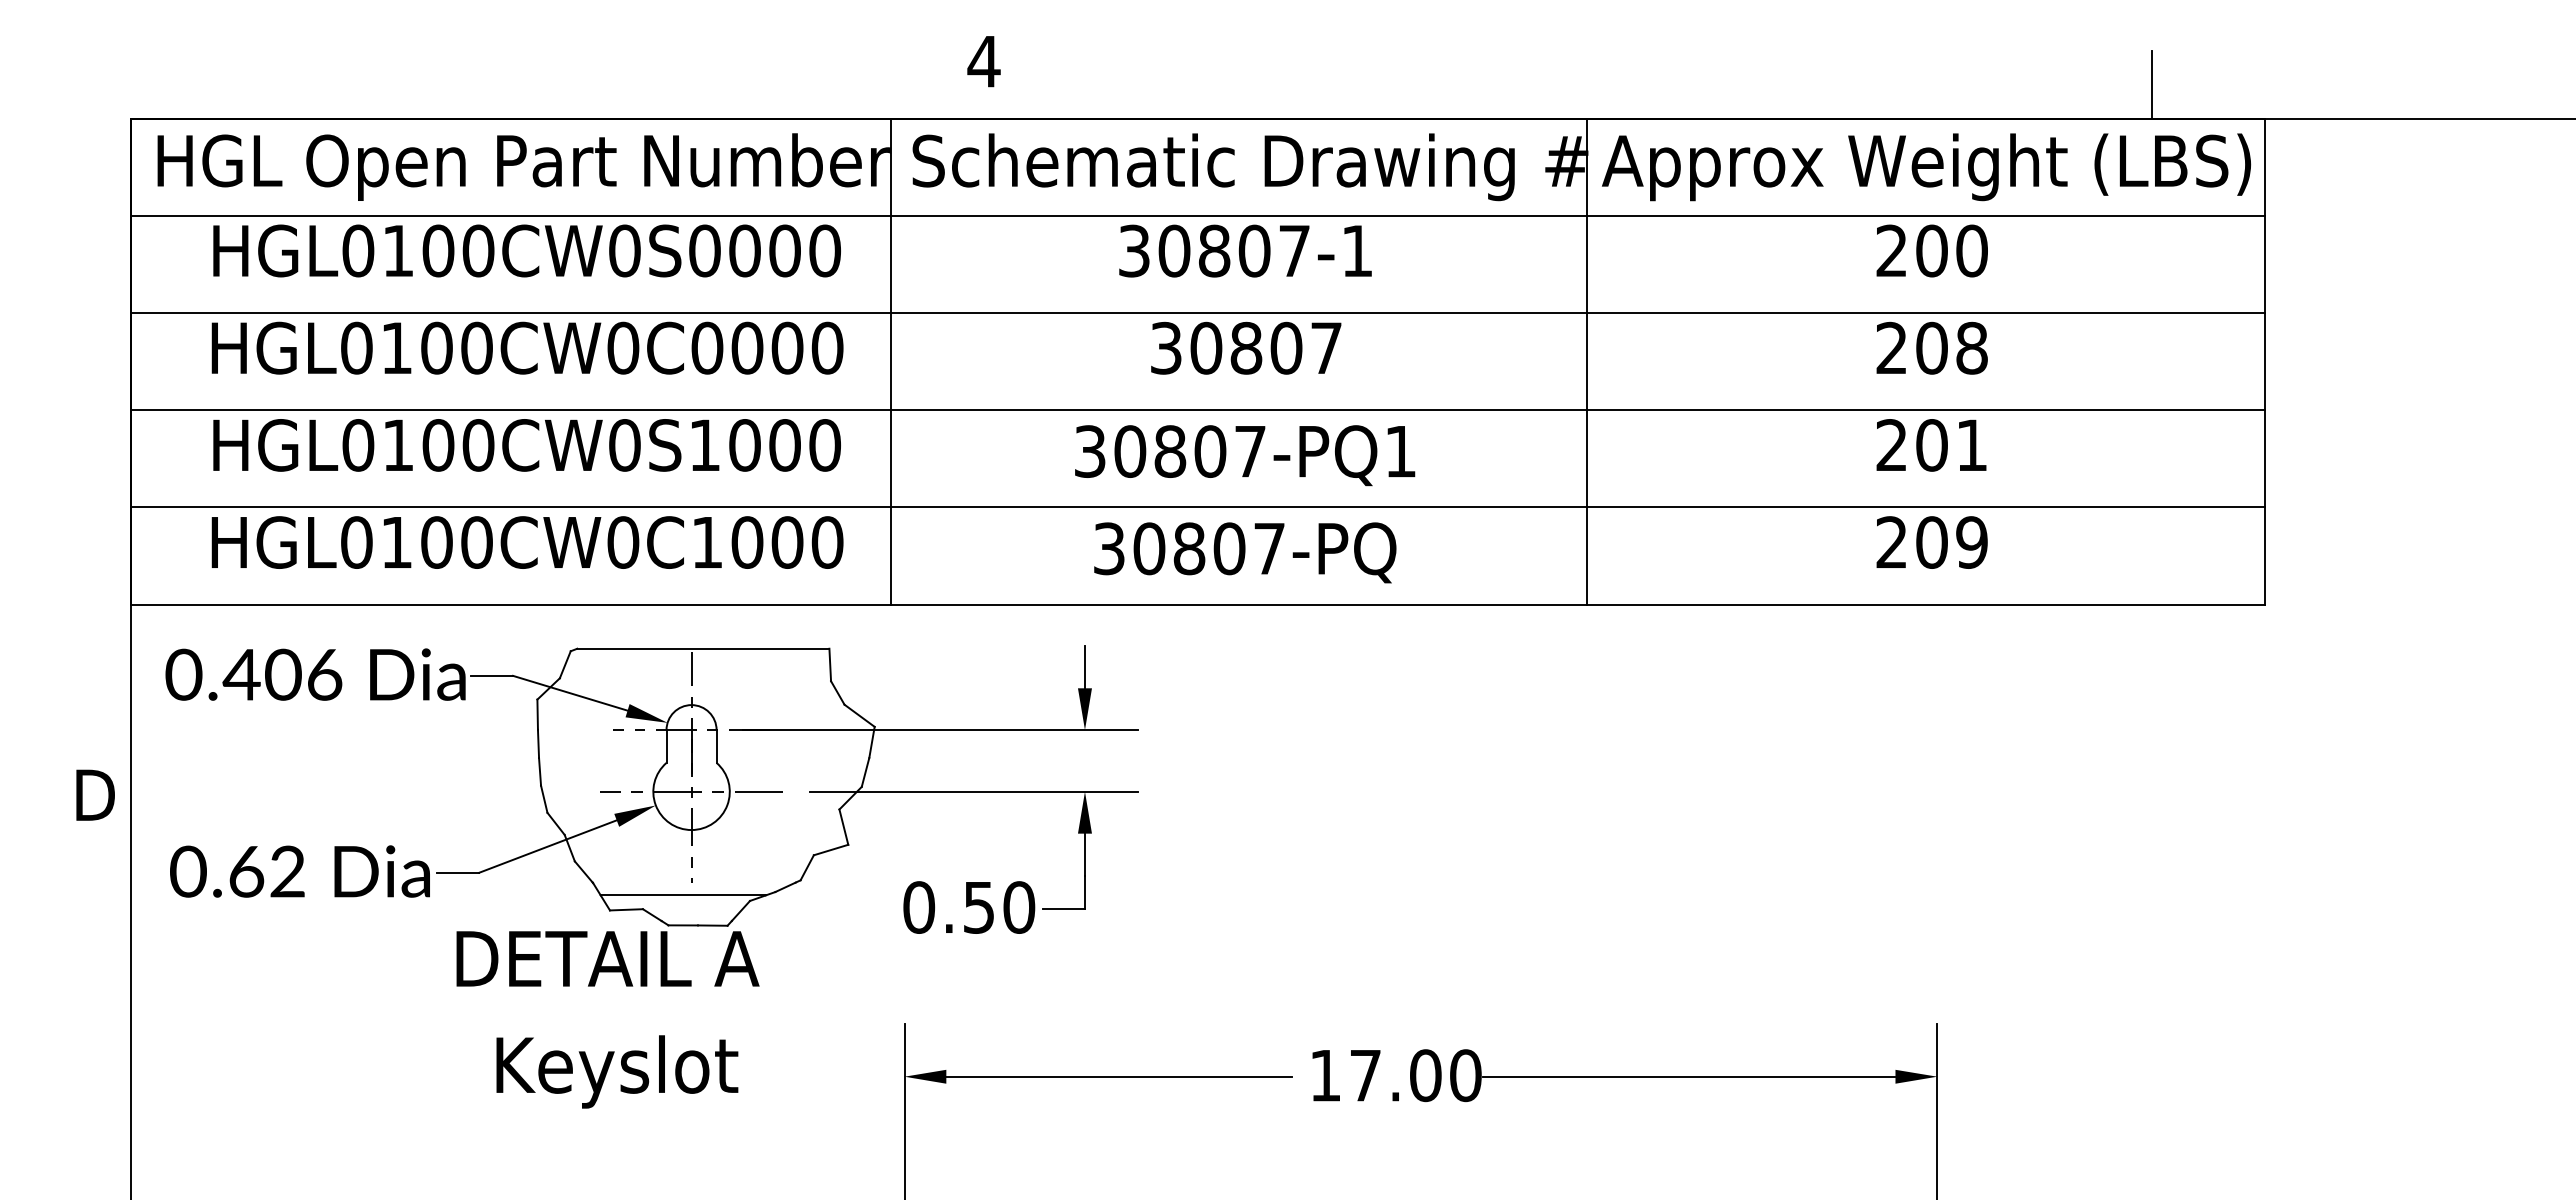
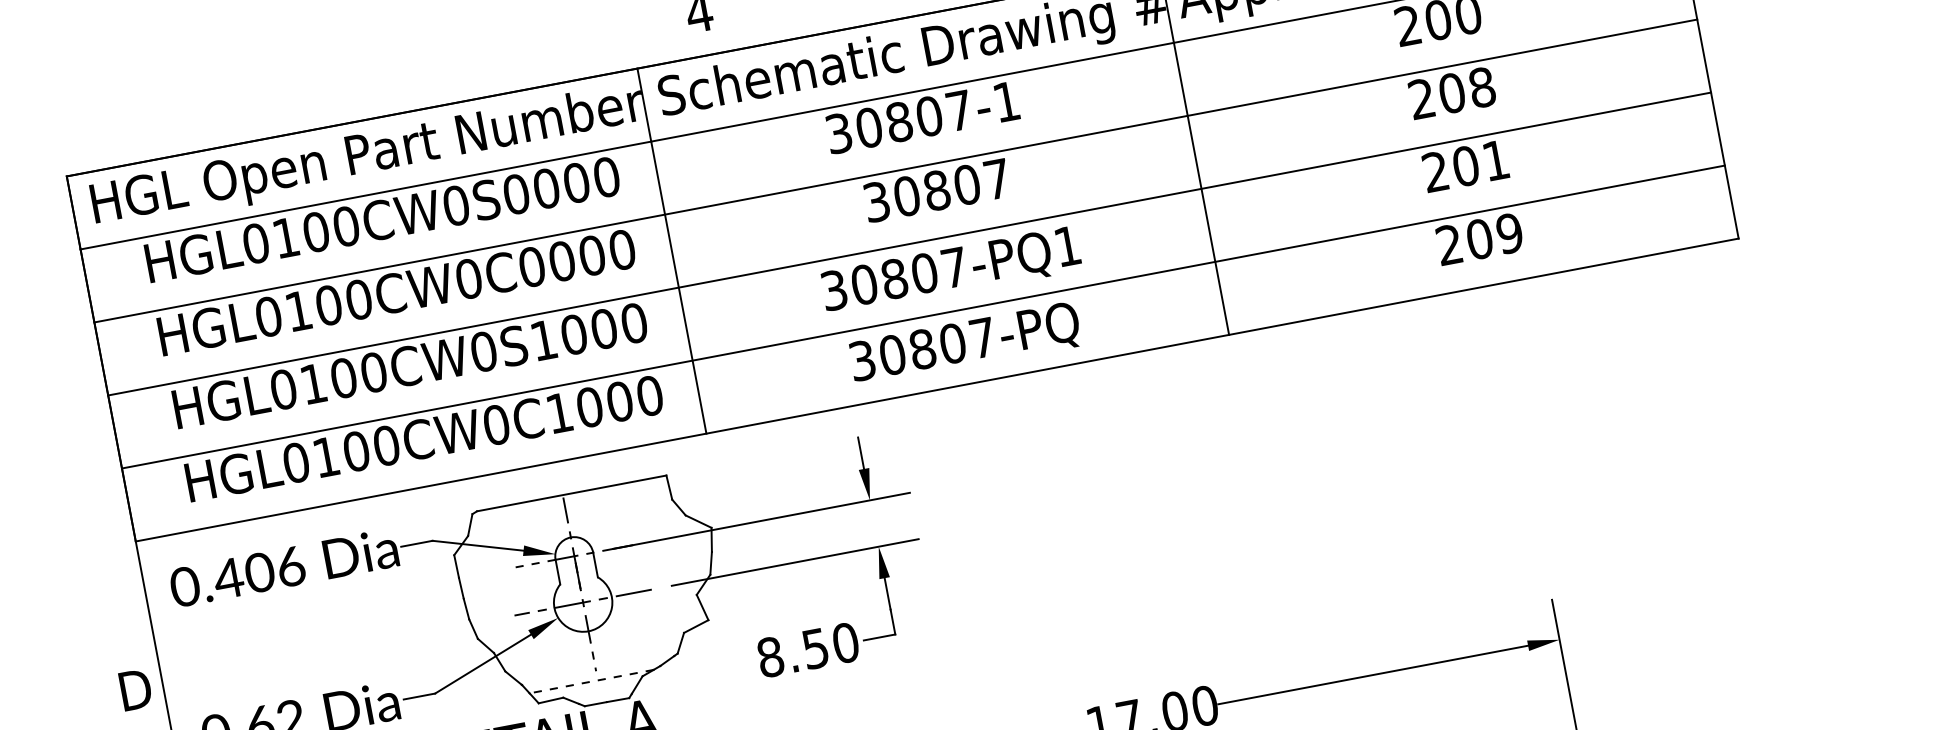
line: (683, 895) -> (591, 681), solid -> dashed
text: (919, 907) -> (770, 657), 0.50 -> 8.50

